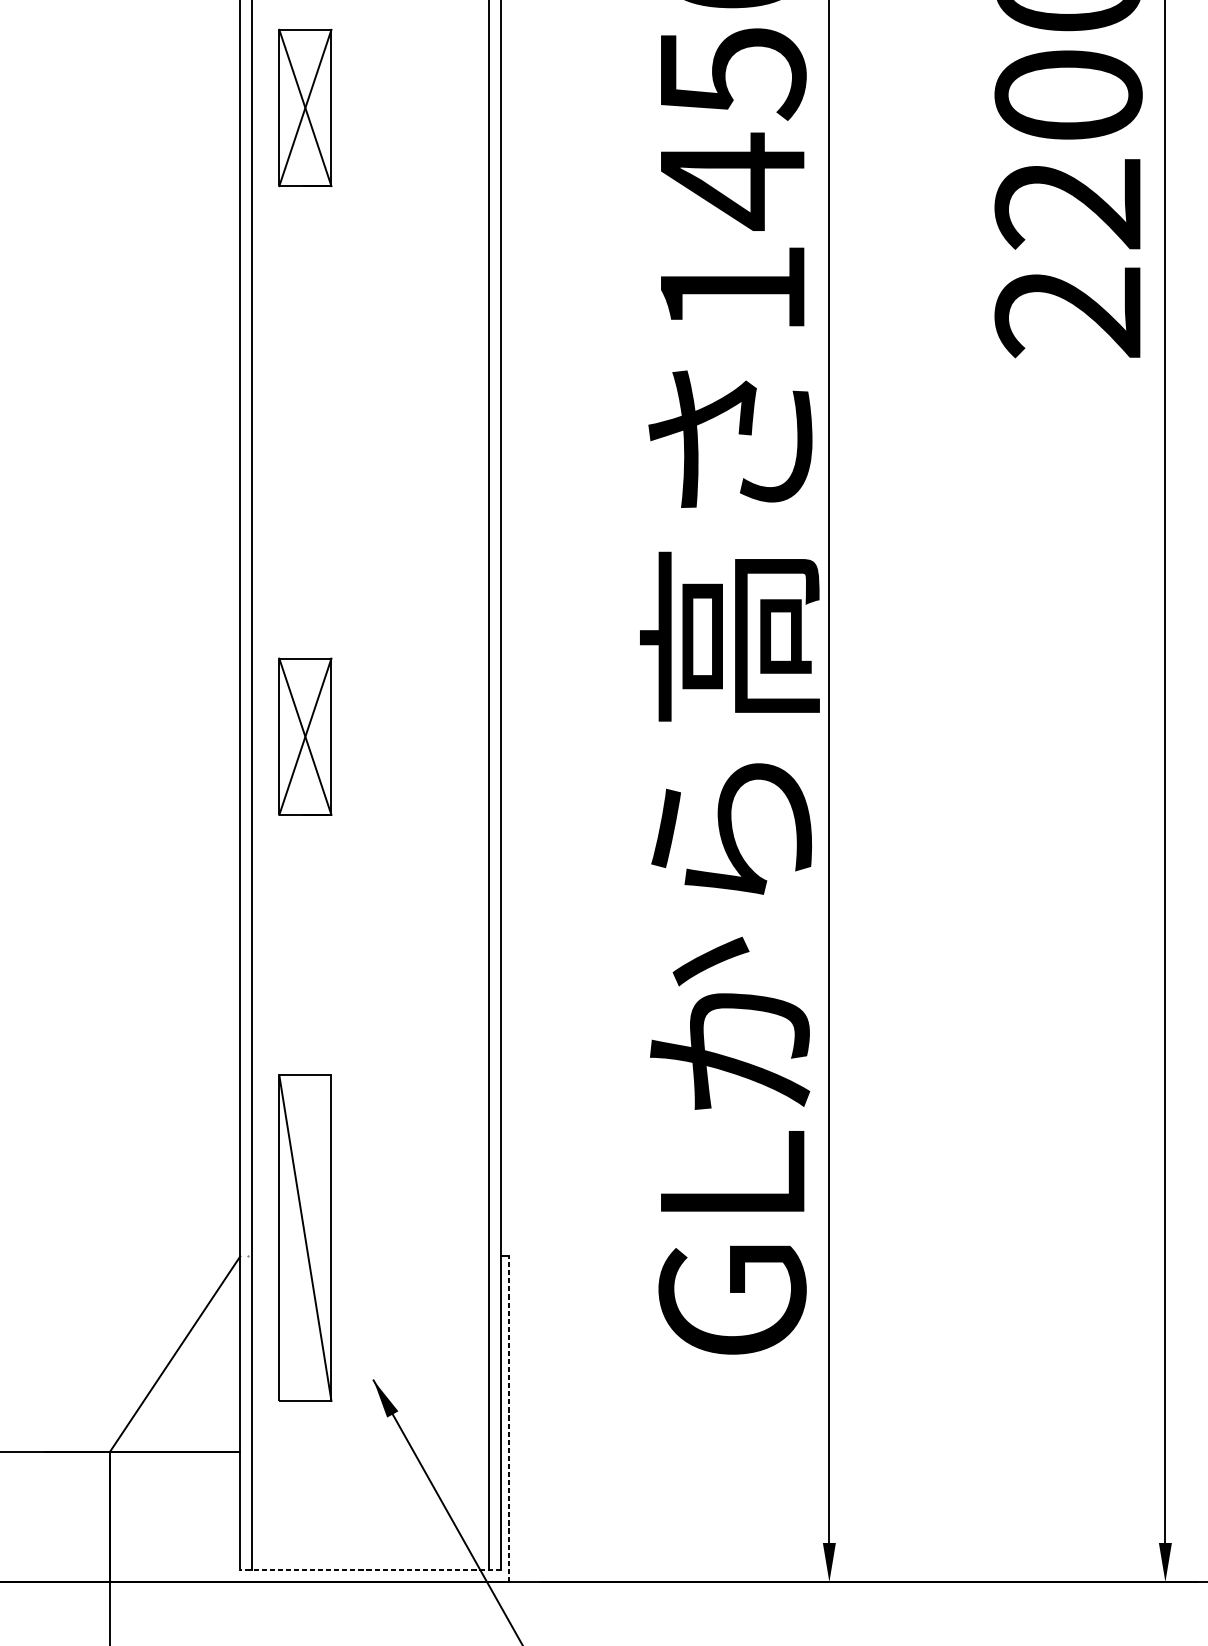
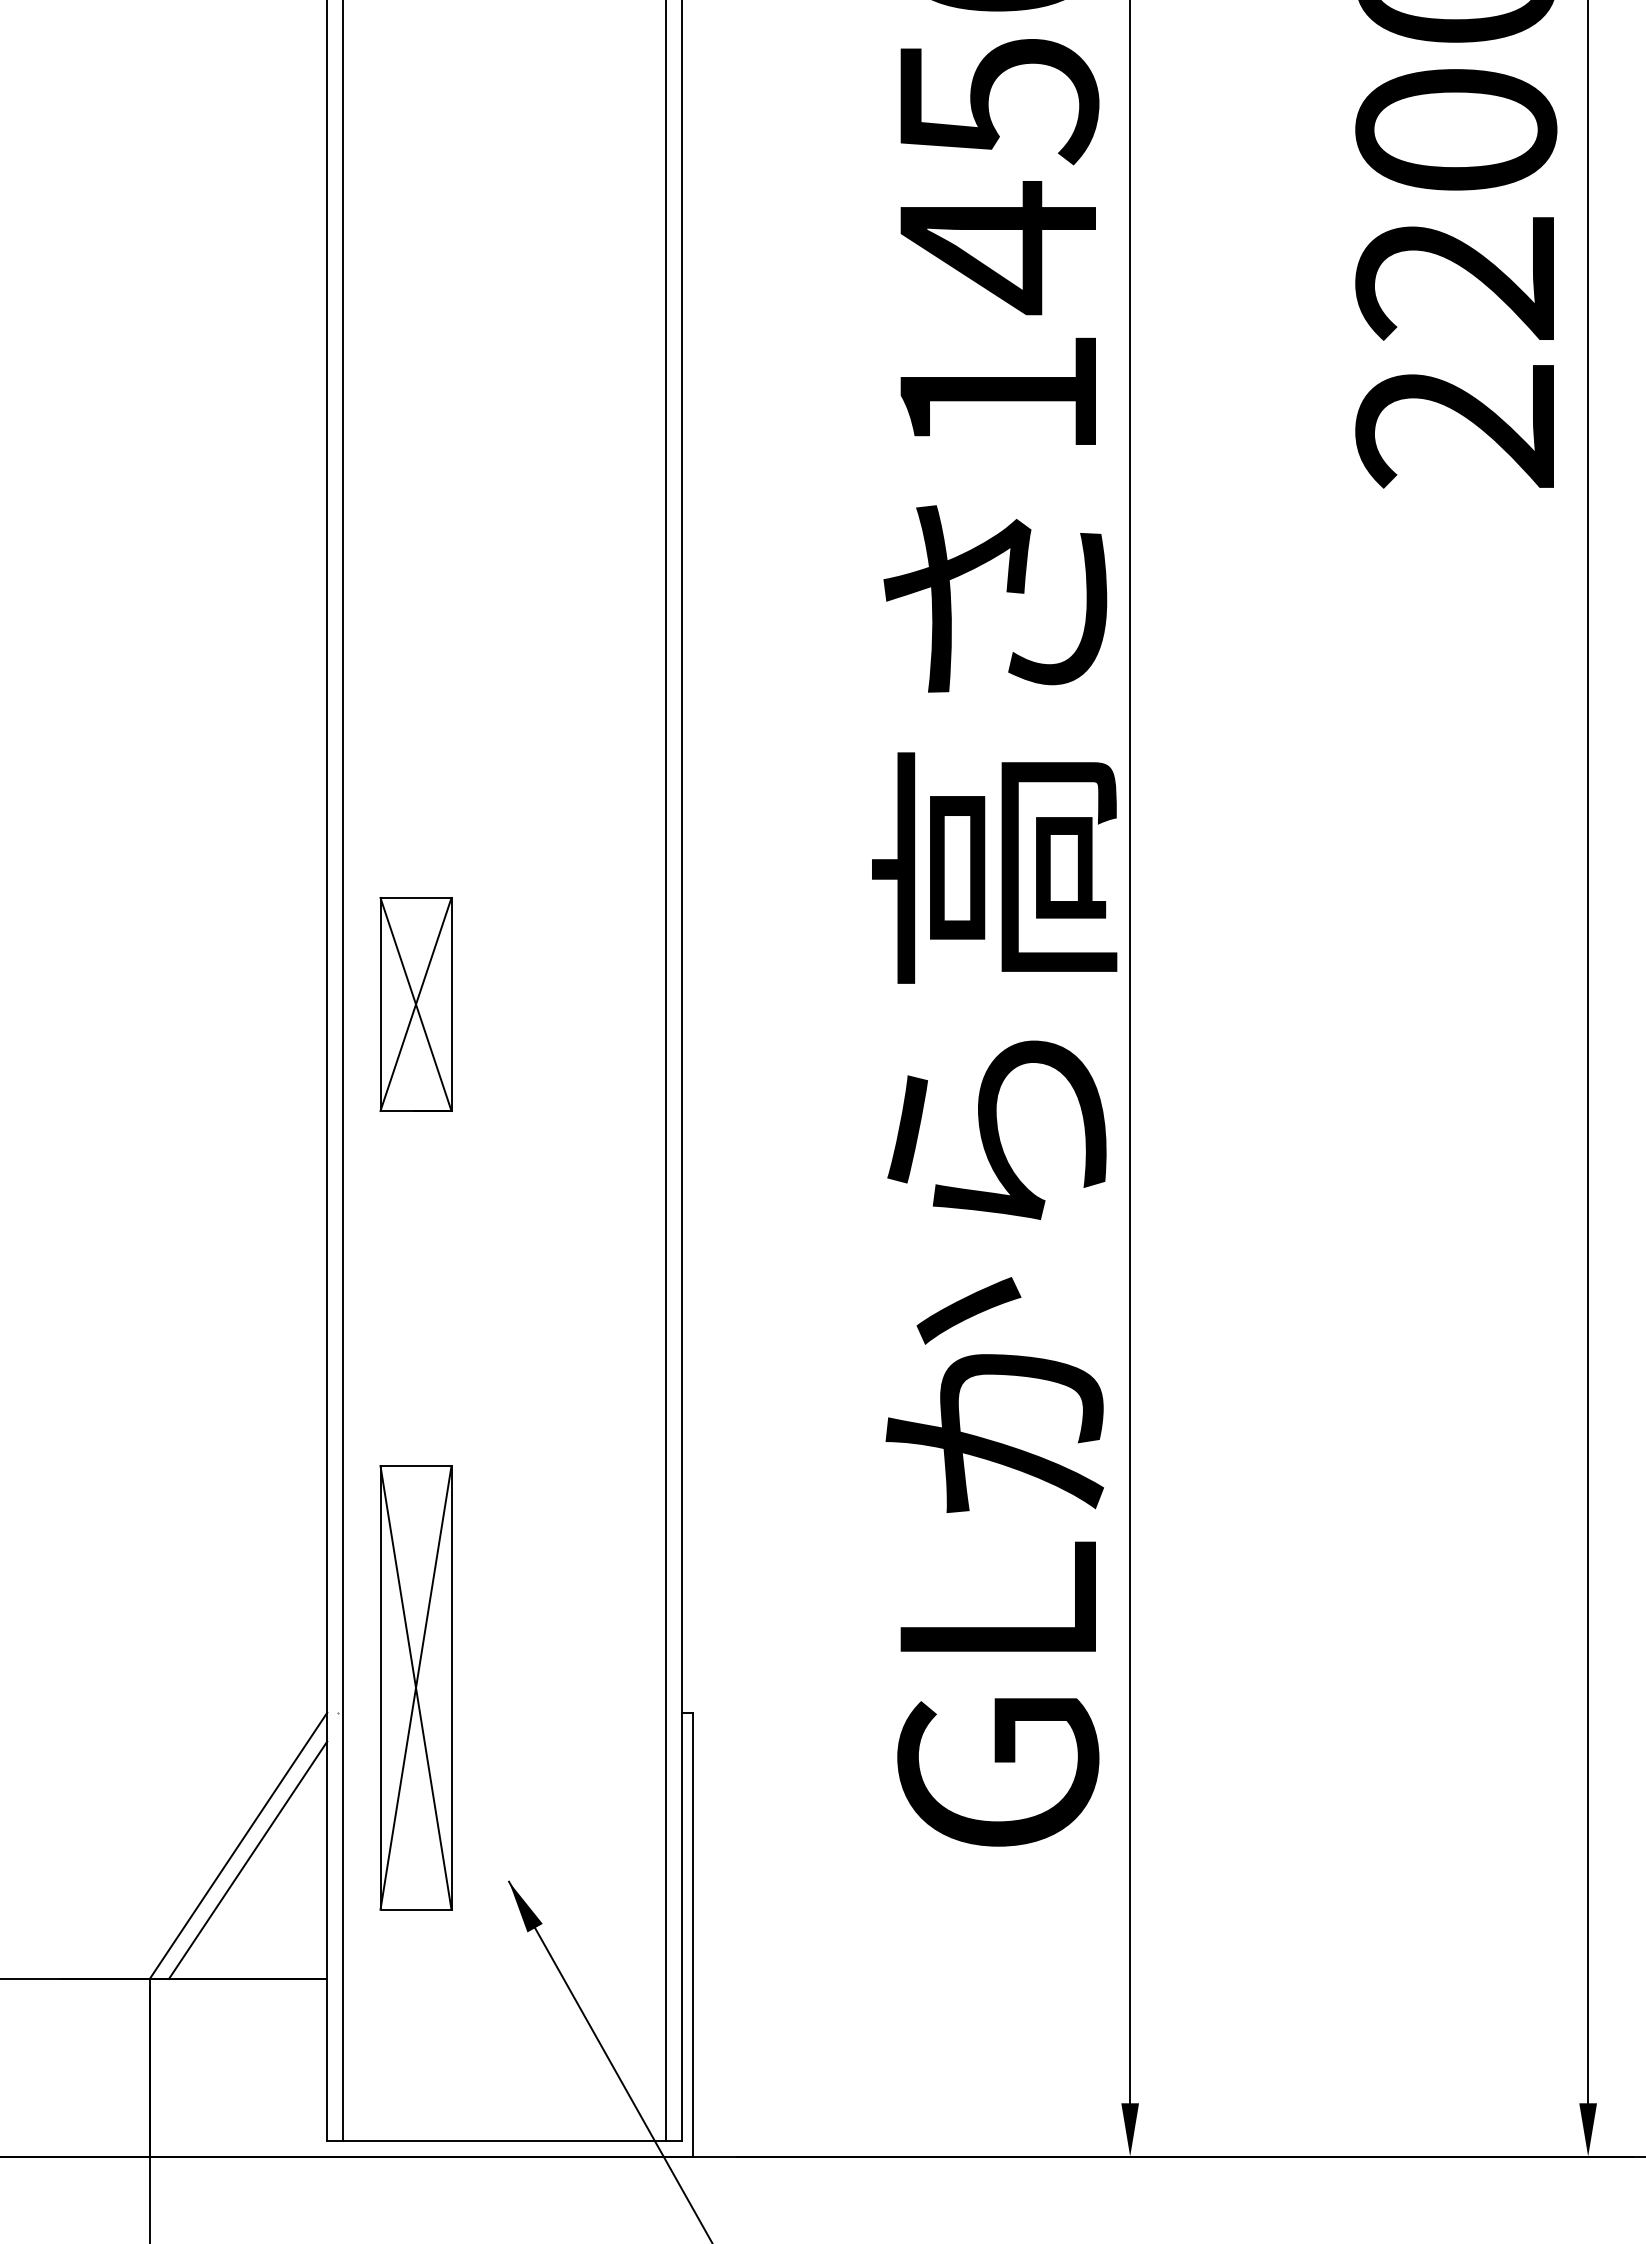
part: (305, 108) -> (415, 147), removed
line: (305, 1237) -> (415, 1687), added
line: (181, 1364) -> (247, 1860), added
line: (508, 1419) -> (692, 1934), dashed -> solid
line: (370, 1570) -> (504, 2140), dashed -> solid

